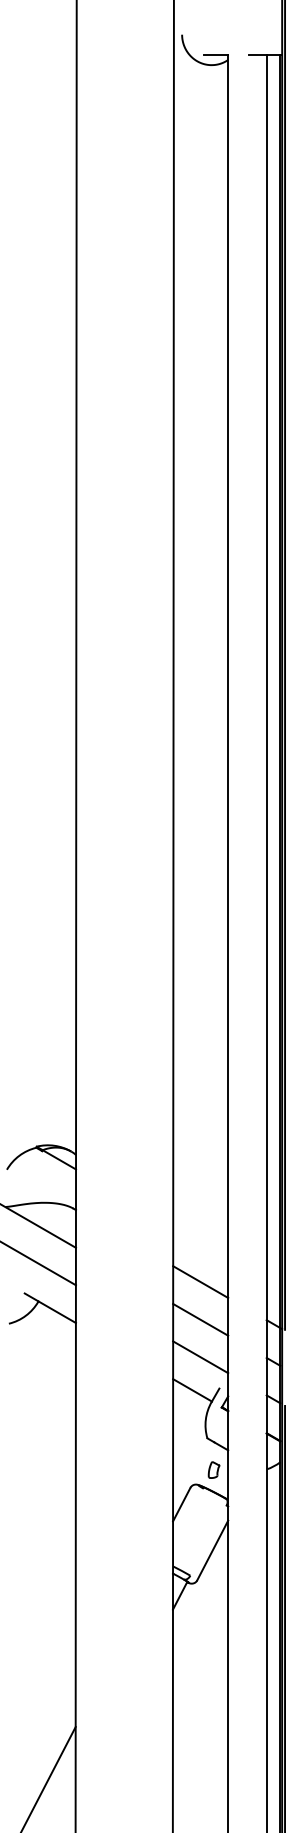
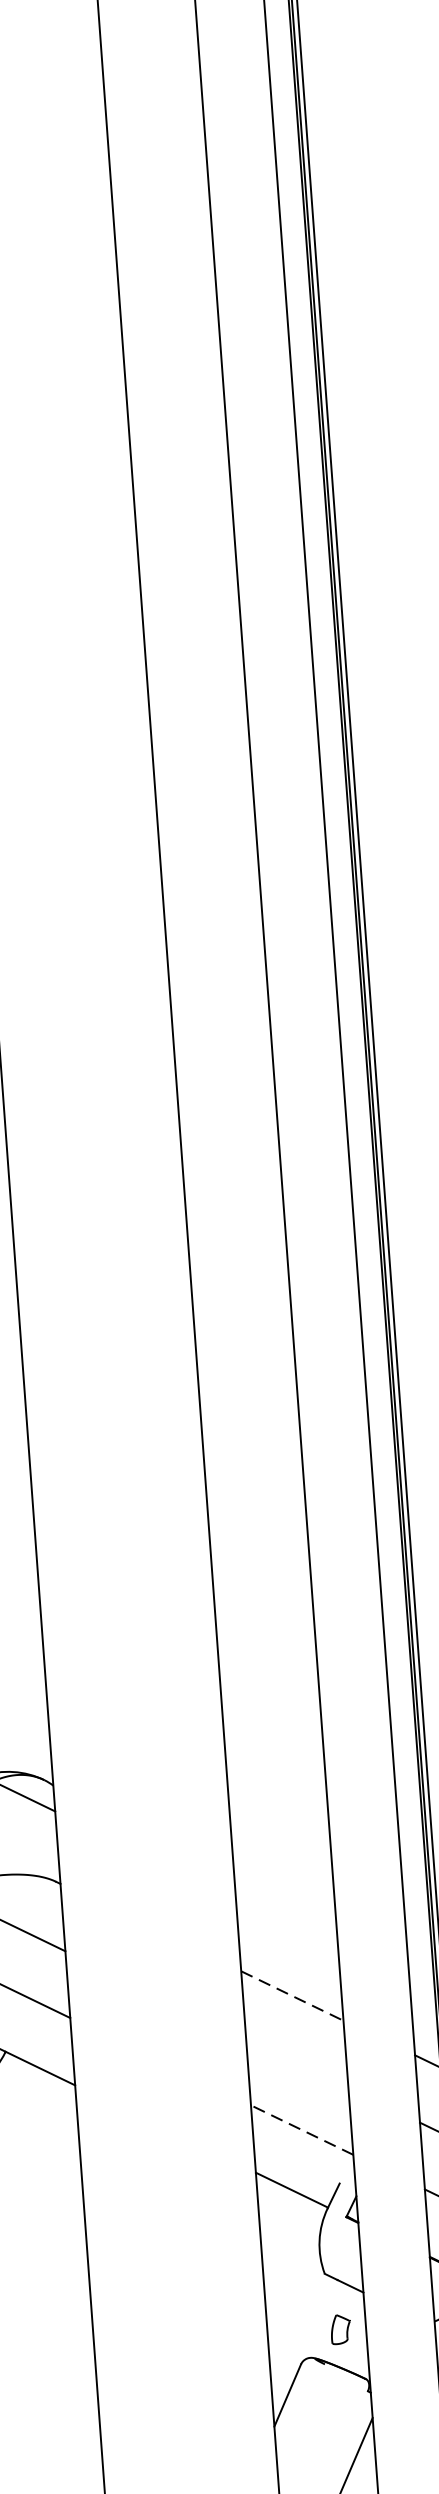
line: (200, 1282) -> (292, 1996), solid -> dashed
line: (200, 1319) -> (296, 2062), removed
line: (200, 1357) -> (301, 2130), solid -> dashed

